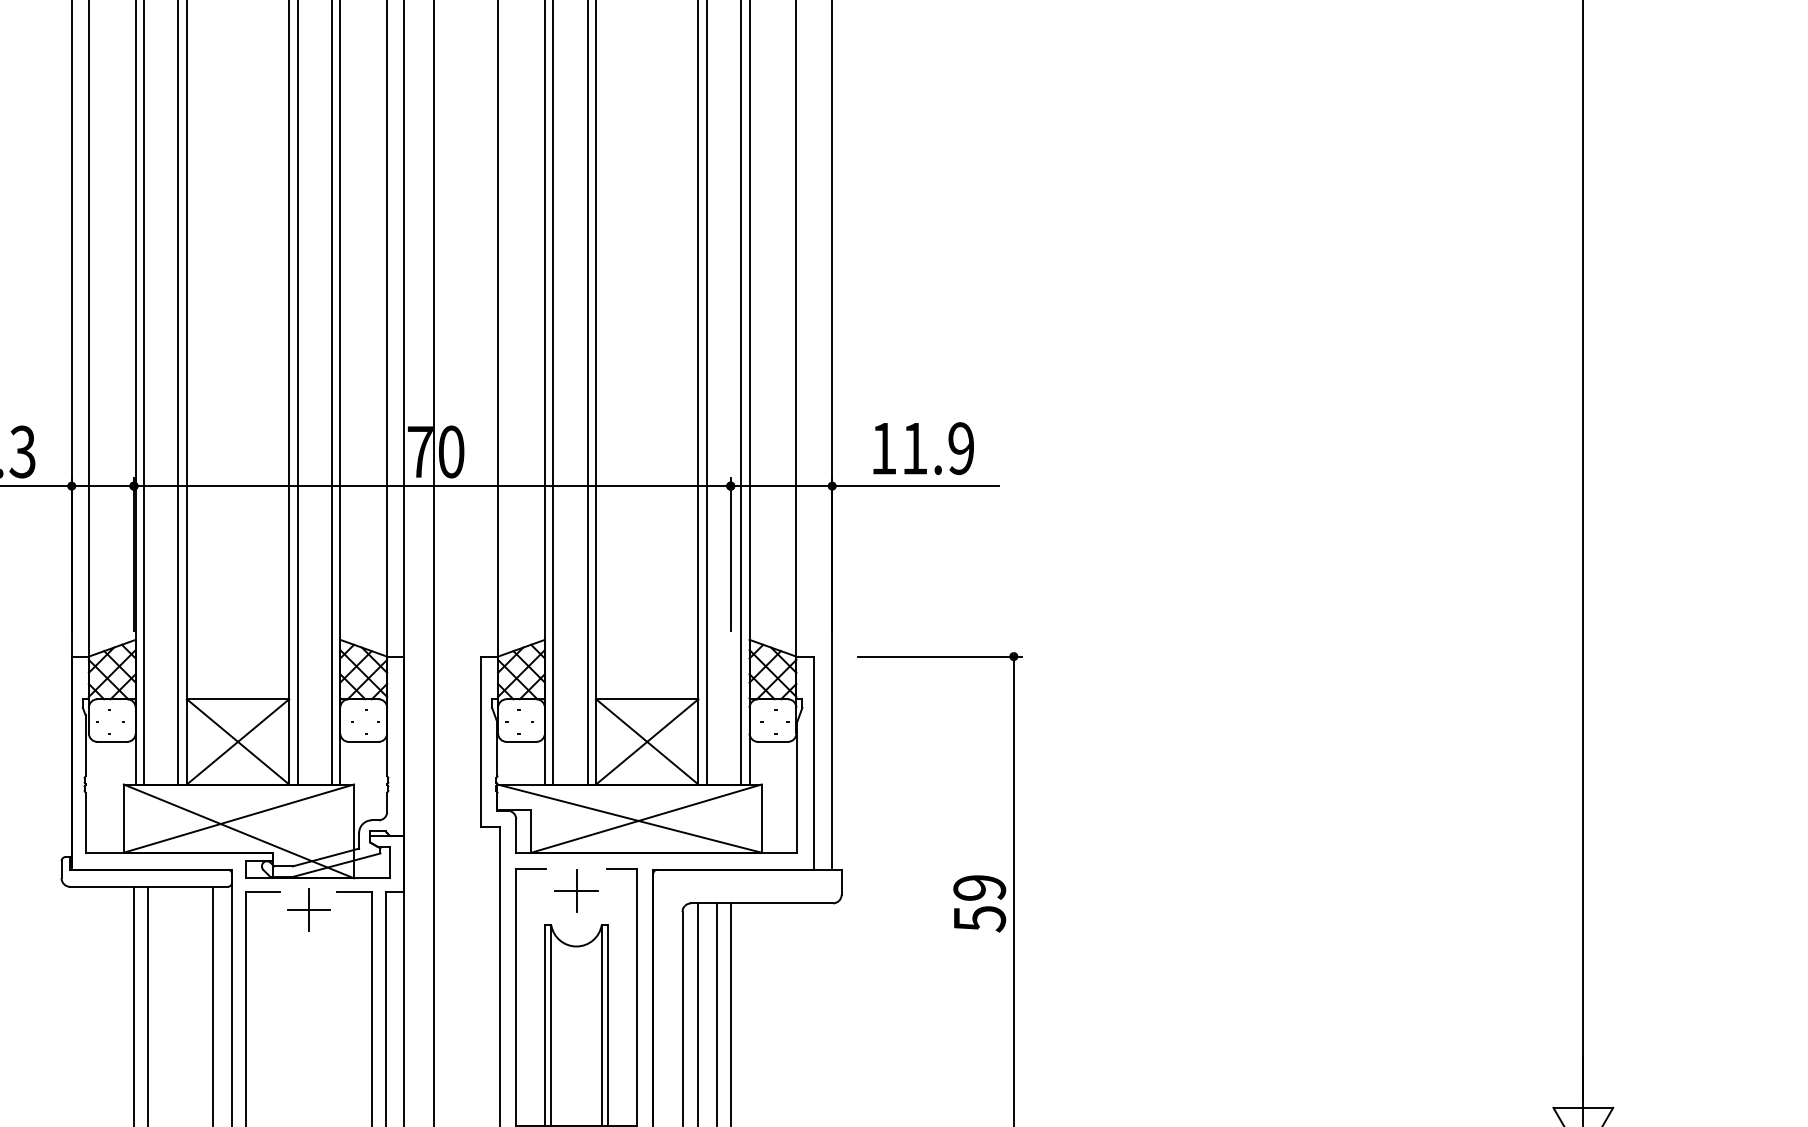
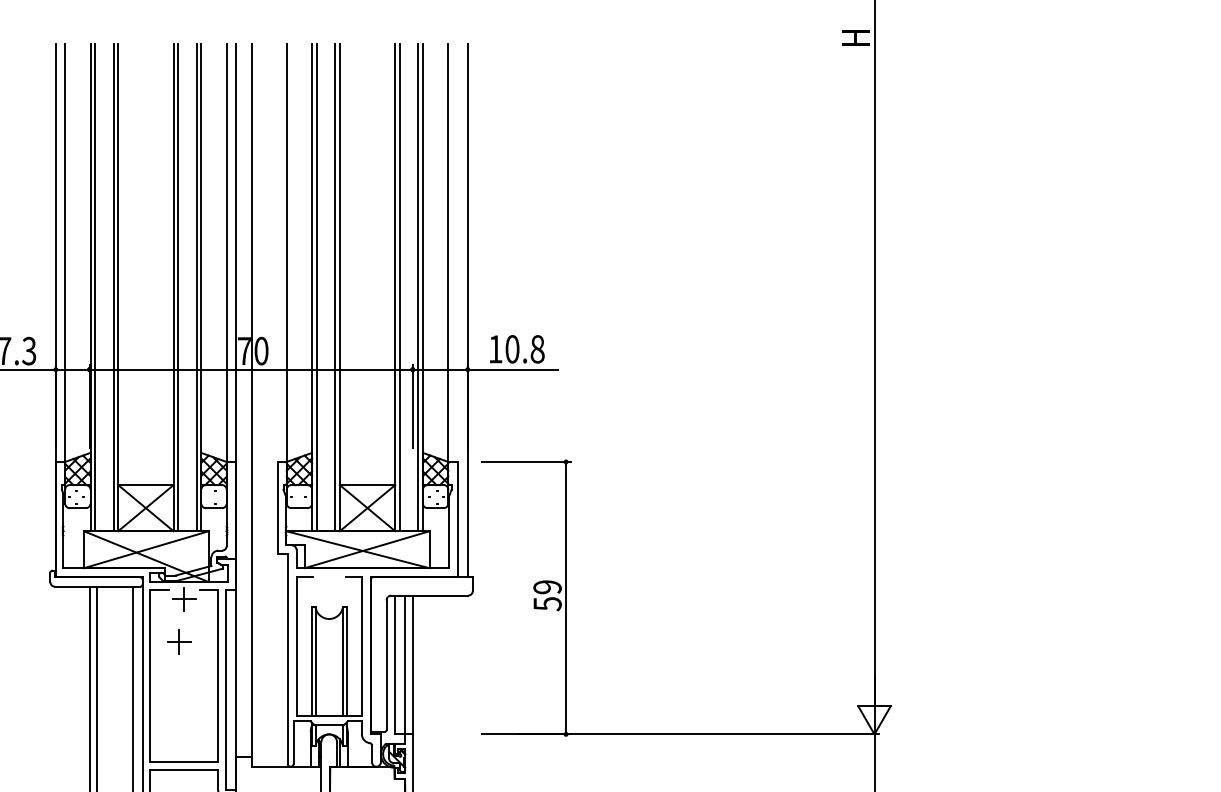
text: (937, 448) -> (524, 349), 11.9 -> 10.8
part: (577, 890) -> (179, 641), moved

